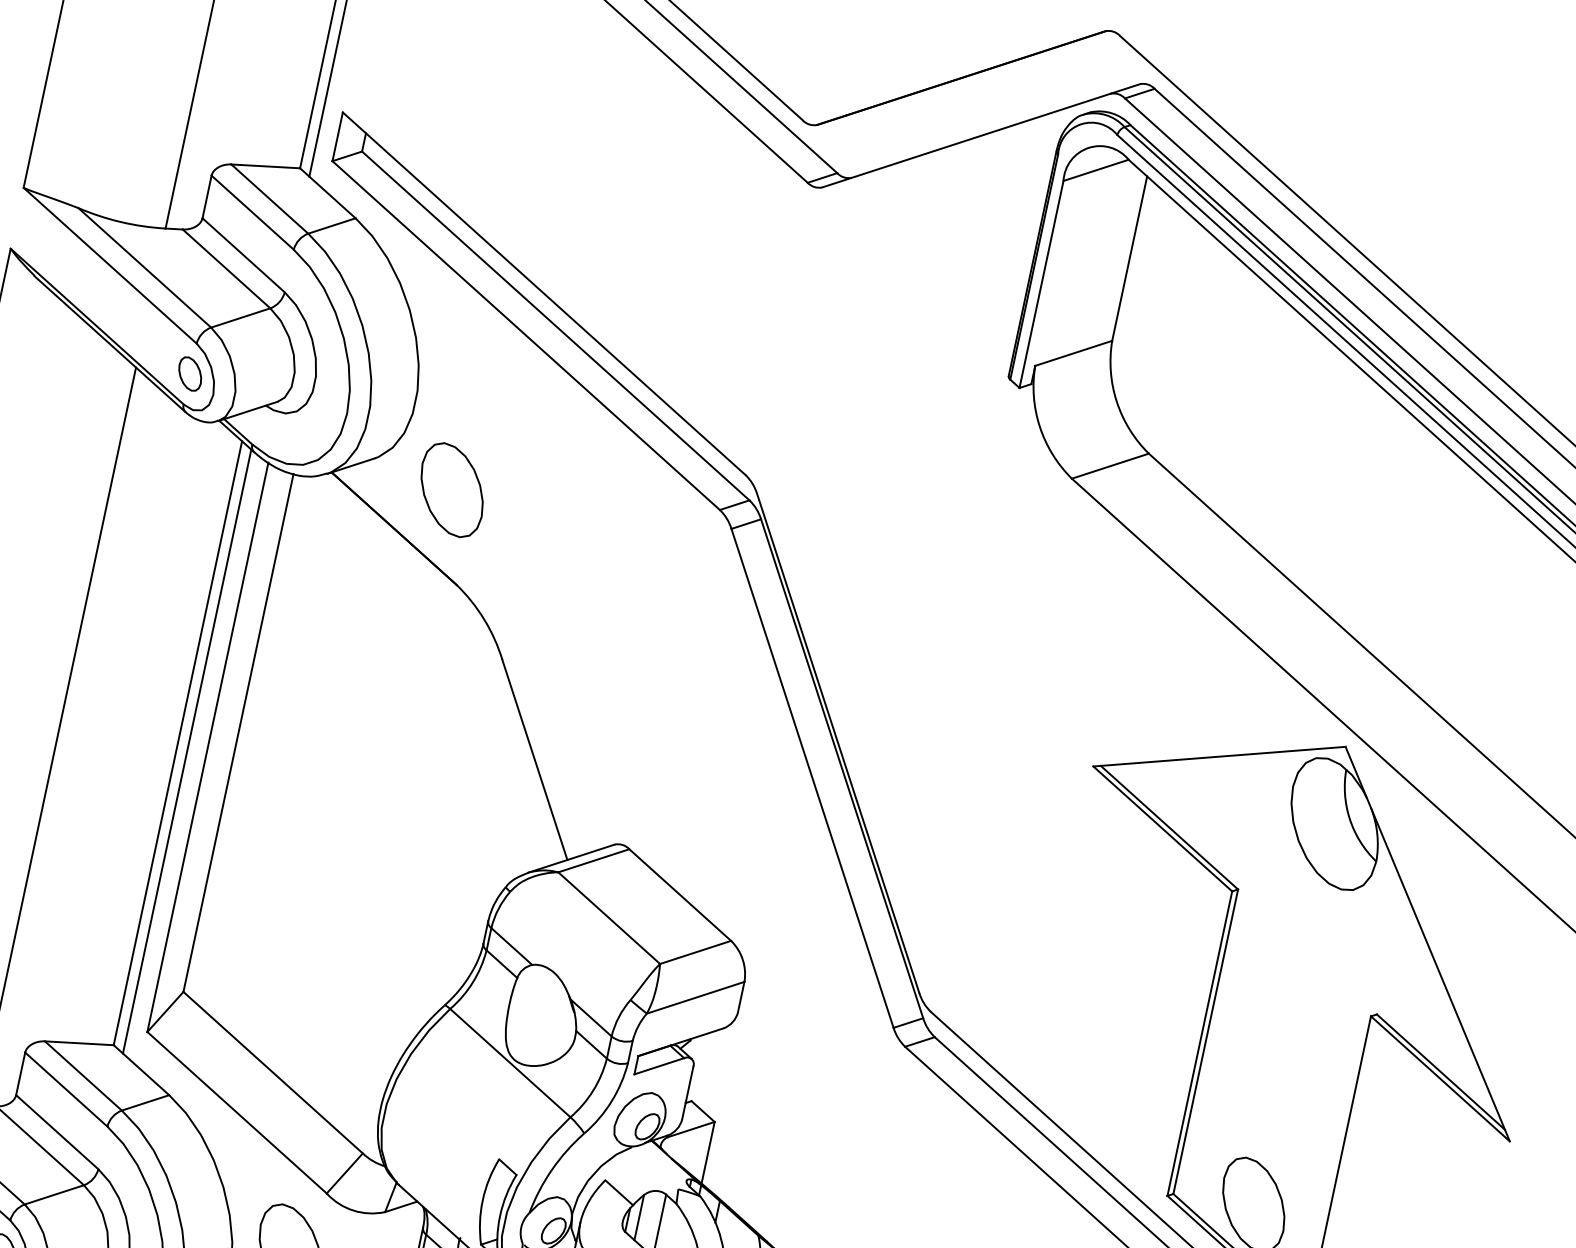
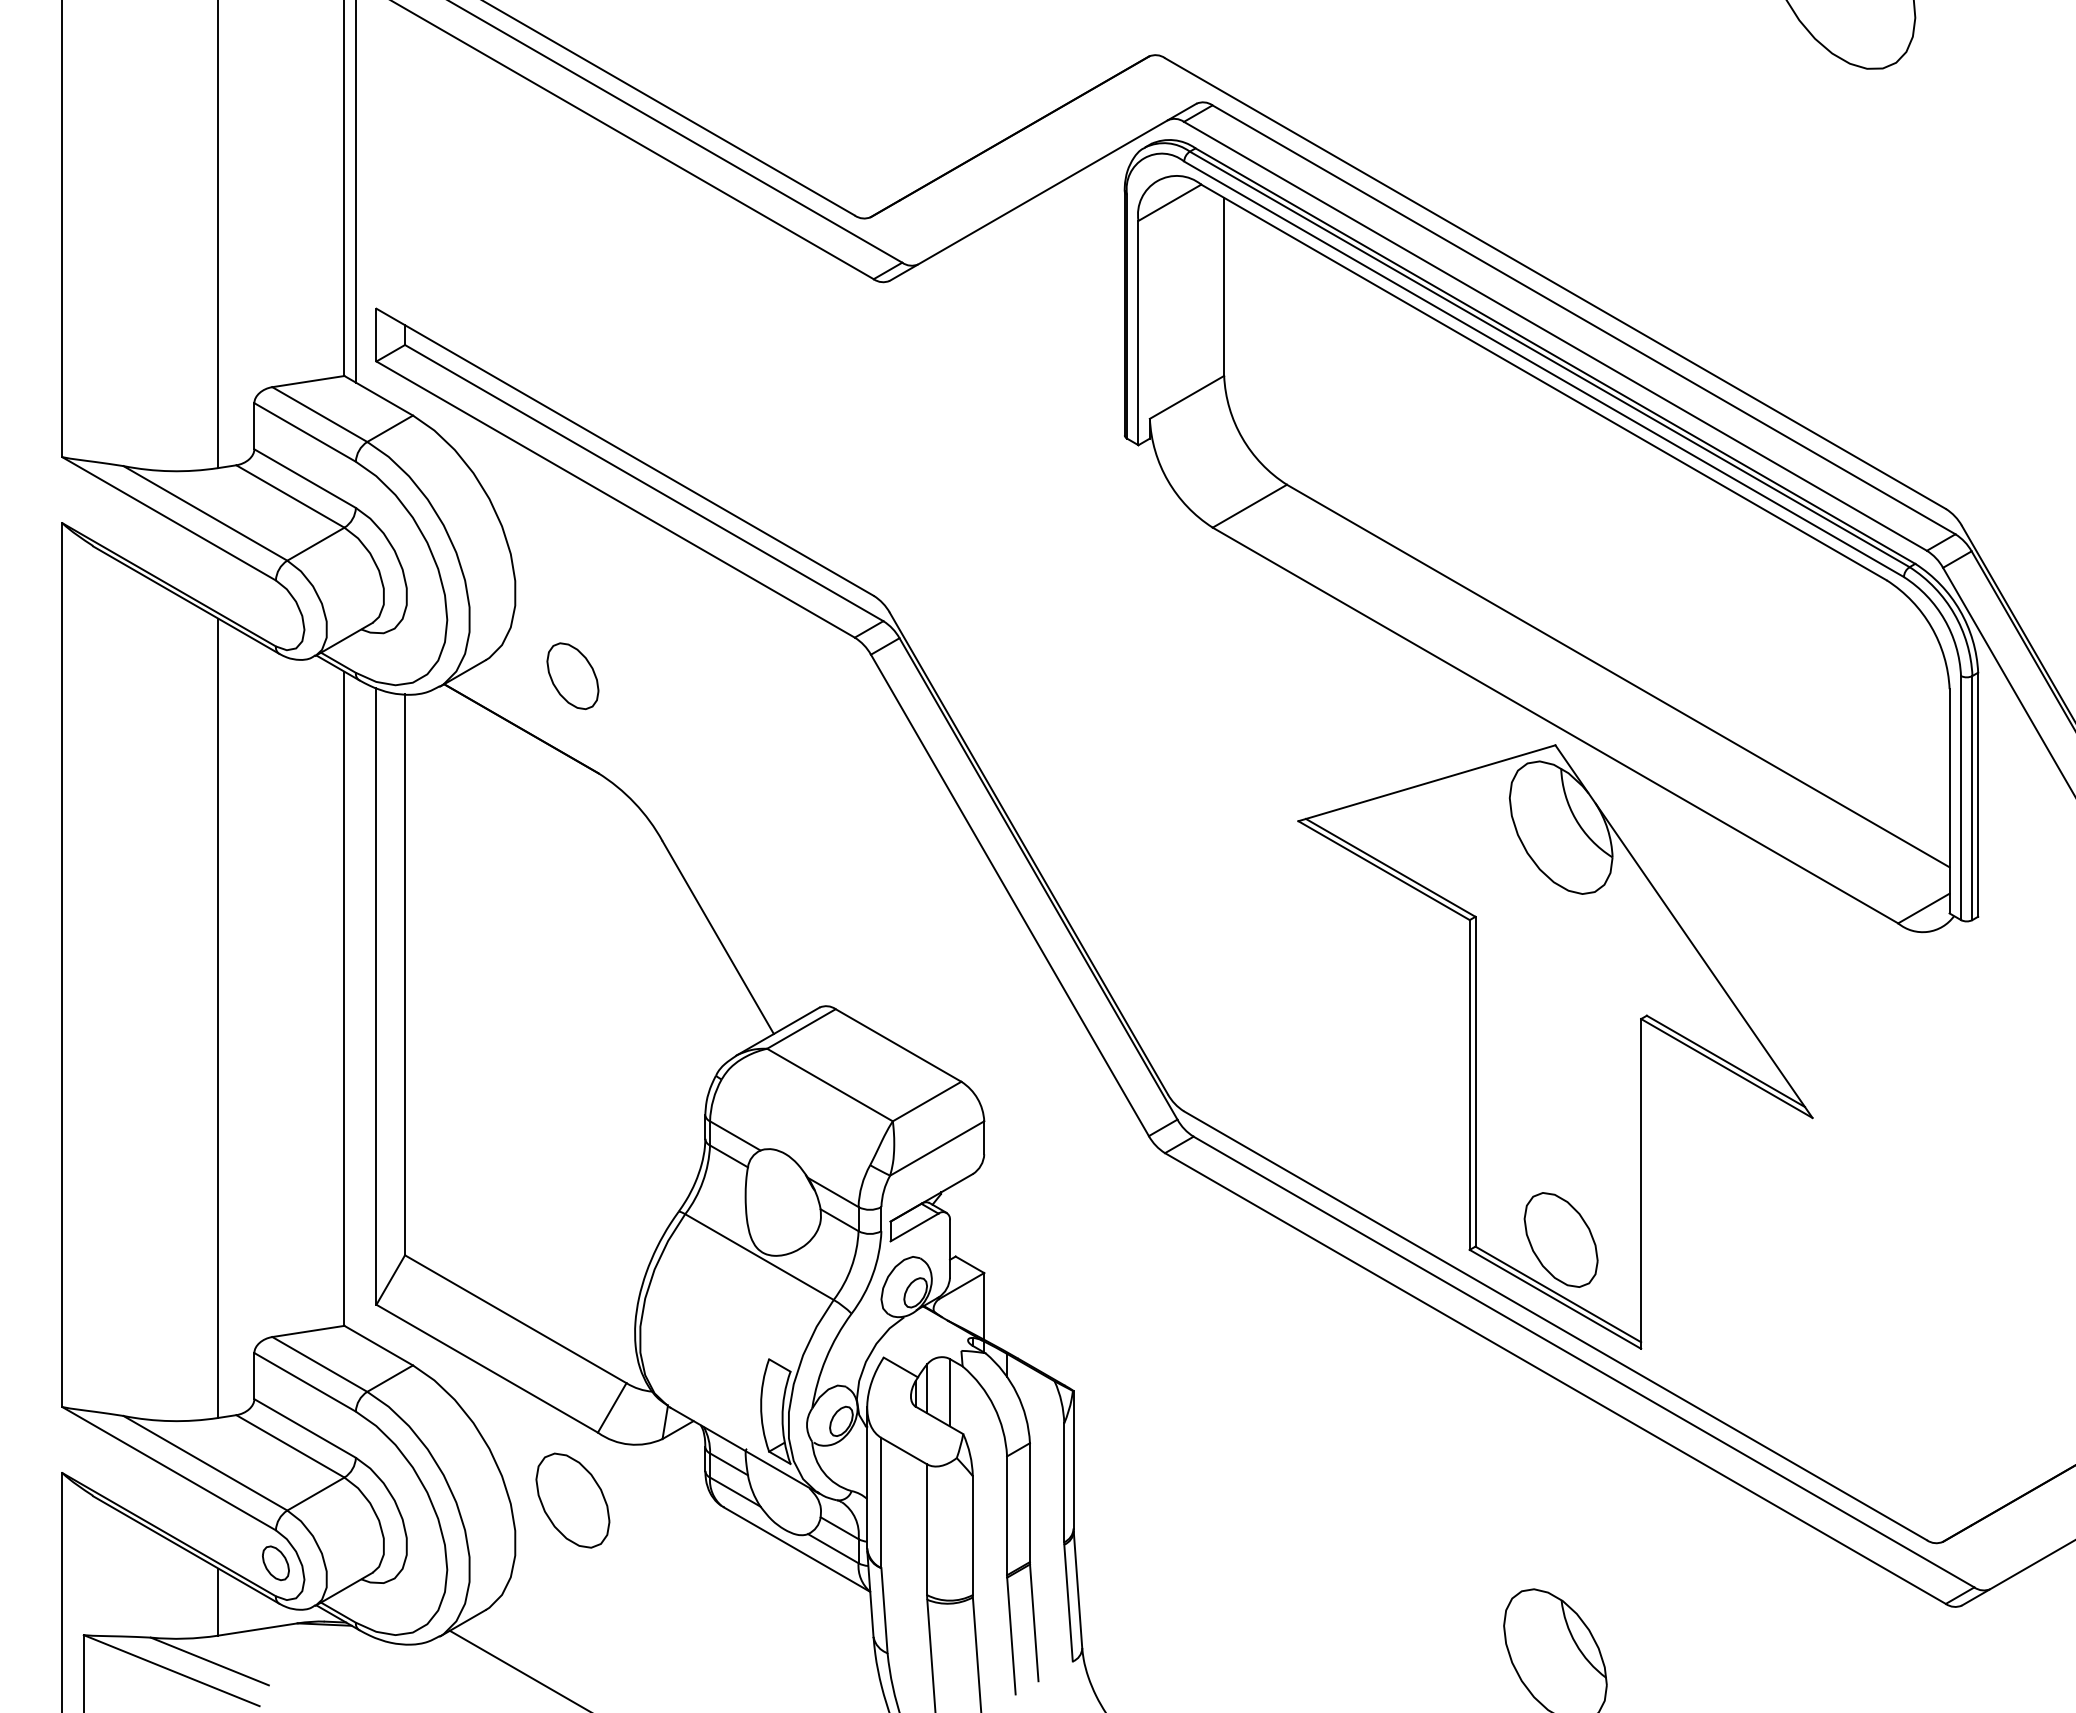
part: (189, 374) -> (275, 613), removed
part: (451, 490) -> (572, 676), size x0.7
line: (186, 751) -> (355, 1005), removed

